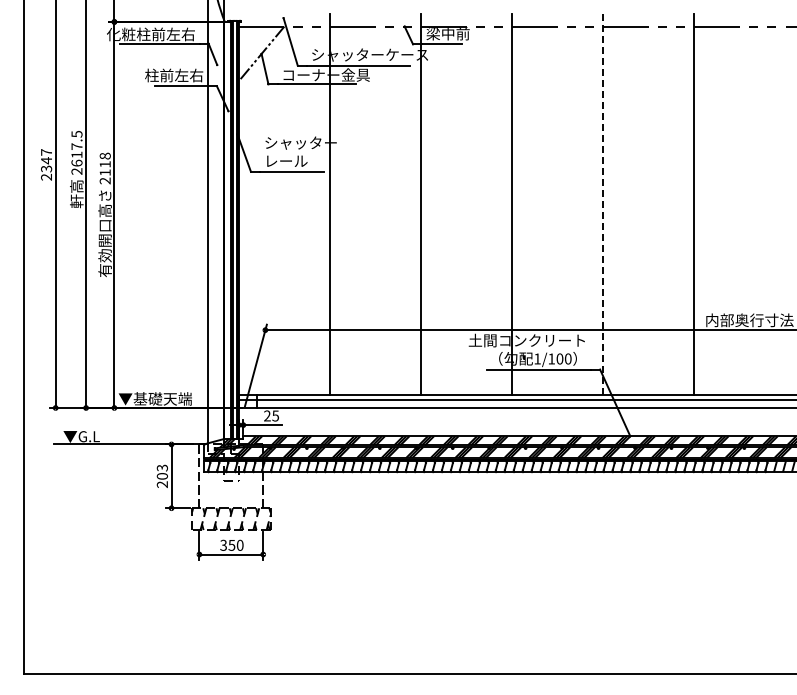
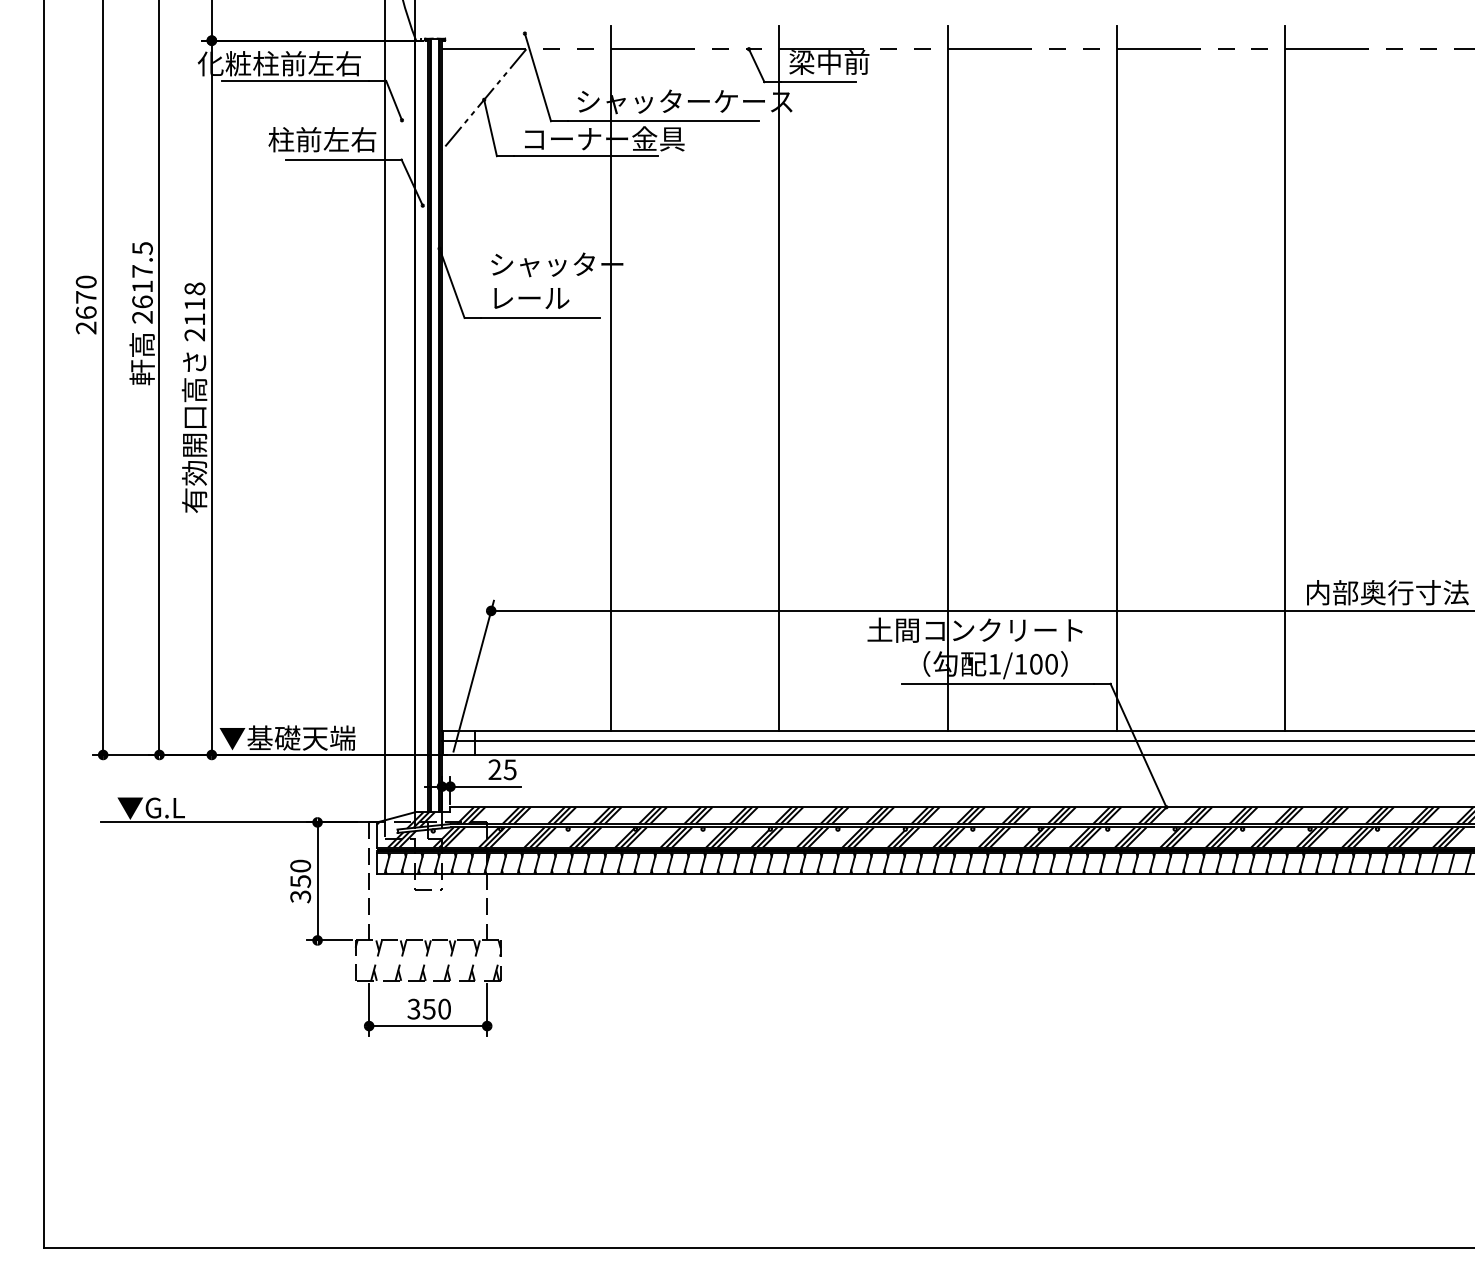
text: (46, 160) -> (86, 296), 2347 -> 2670
line: (603, 204) -> (1116, 378), dashed -> solid
text: (161, 476) -> (298, 881), 203 -> 350

